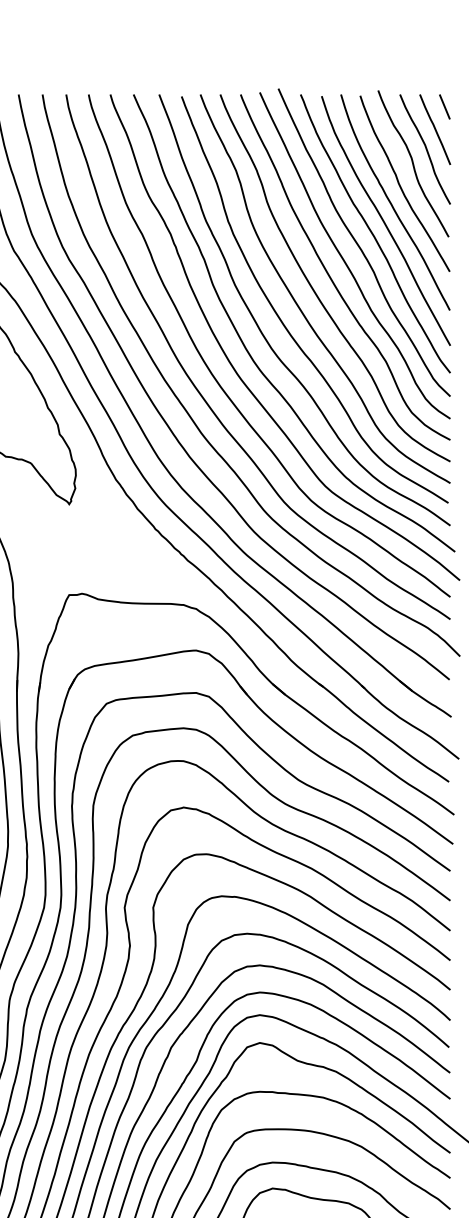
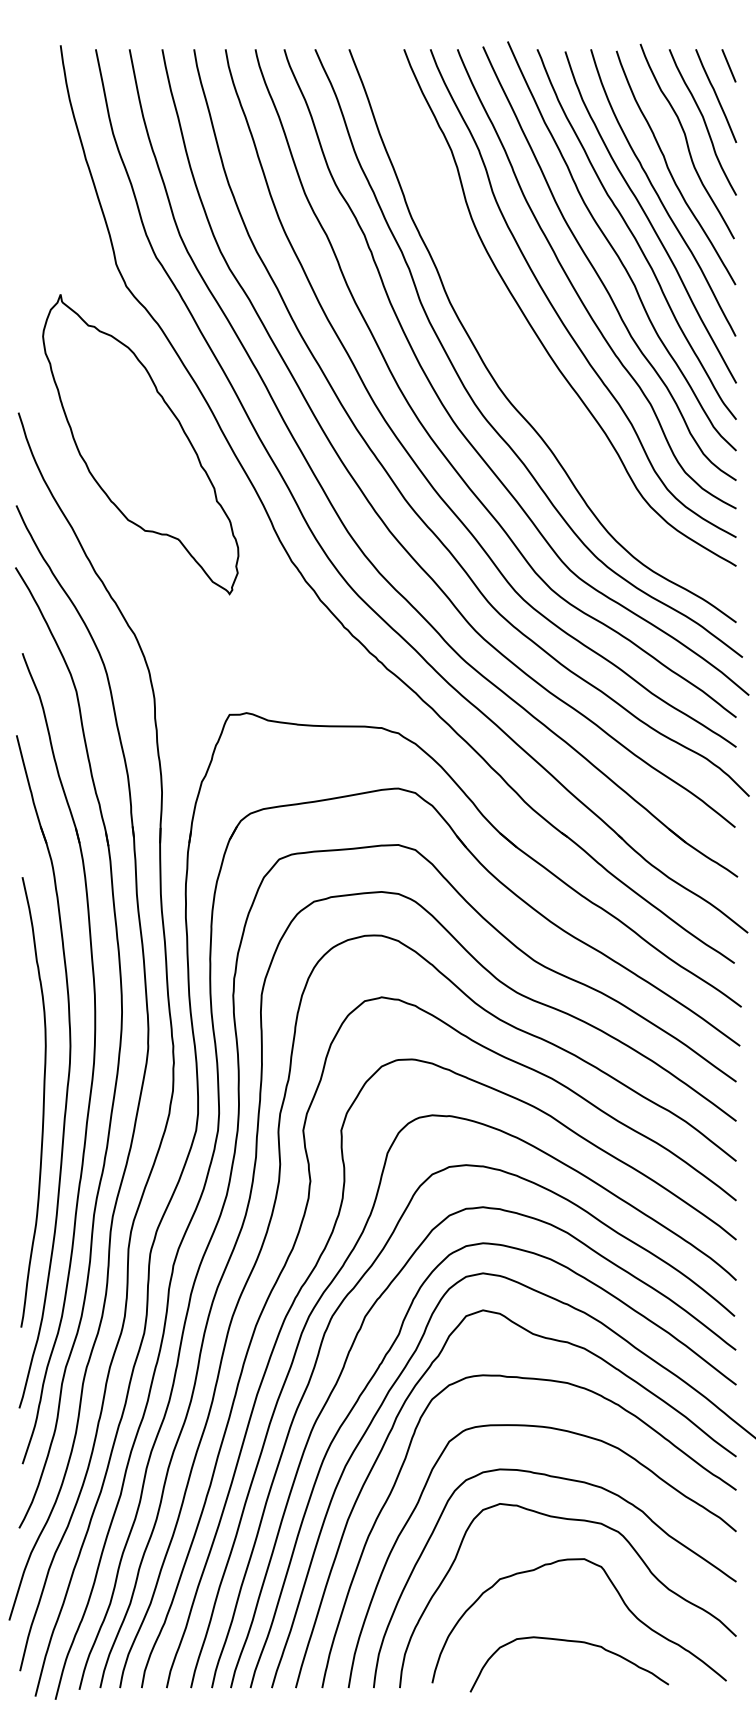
curve: (282, 321) -> (513, 351), removed

